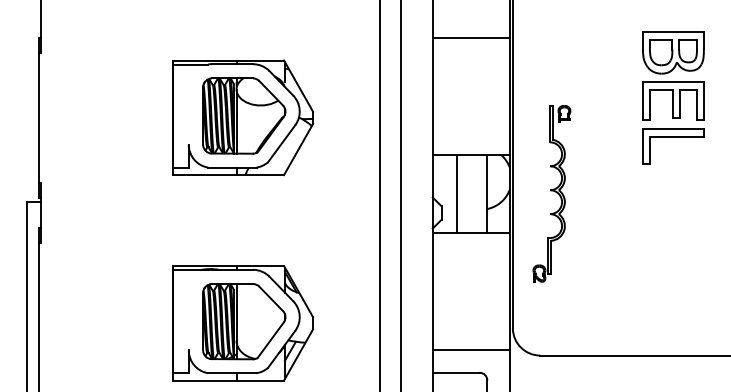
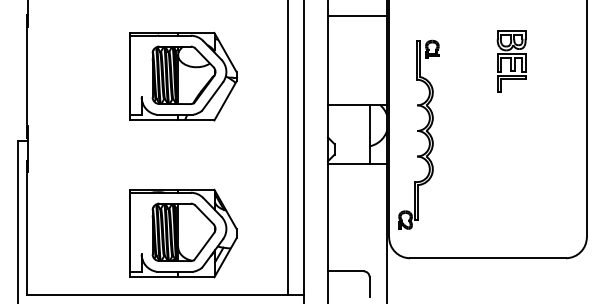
part: (673, 97) -> (511, 61), size x0.6
line: (456, 193) -> (346, 134), removed
part: (551, 193) -> (418, 134), size x1.4
line: (471, 349) -> (357, 253), removed

